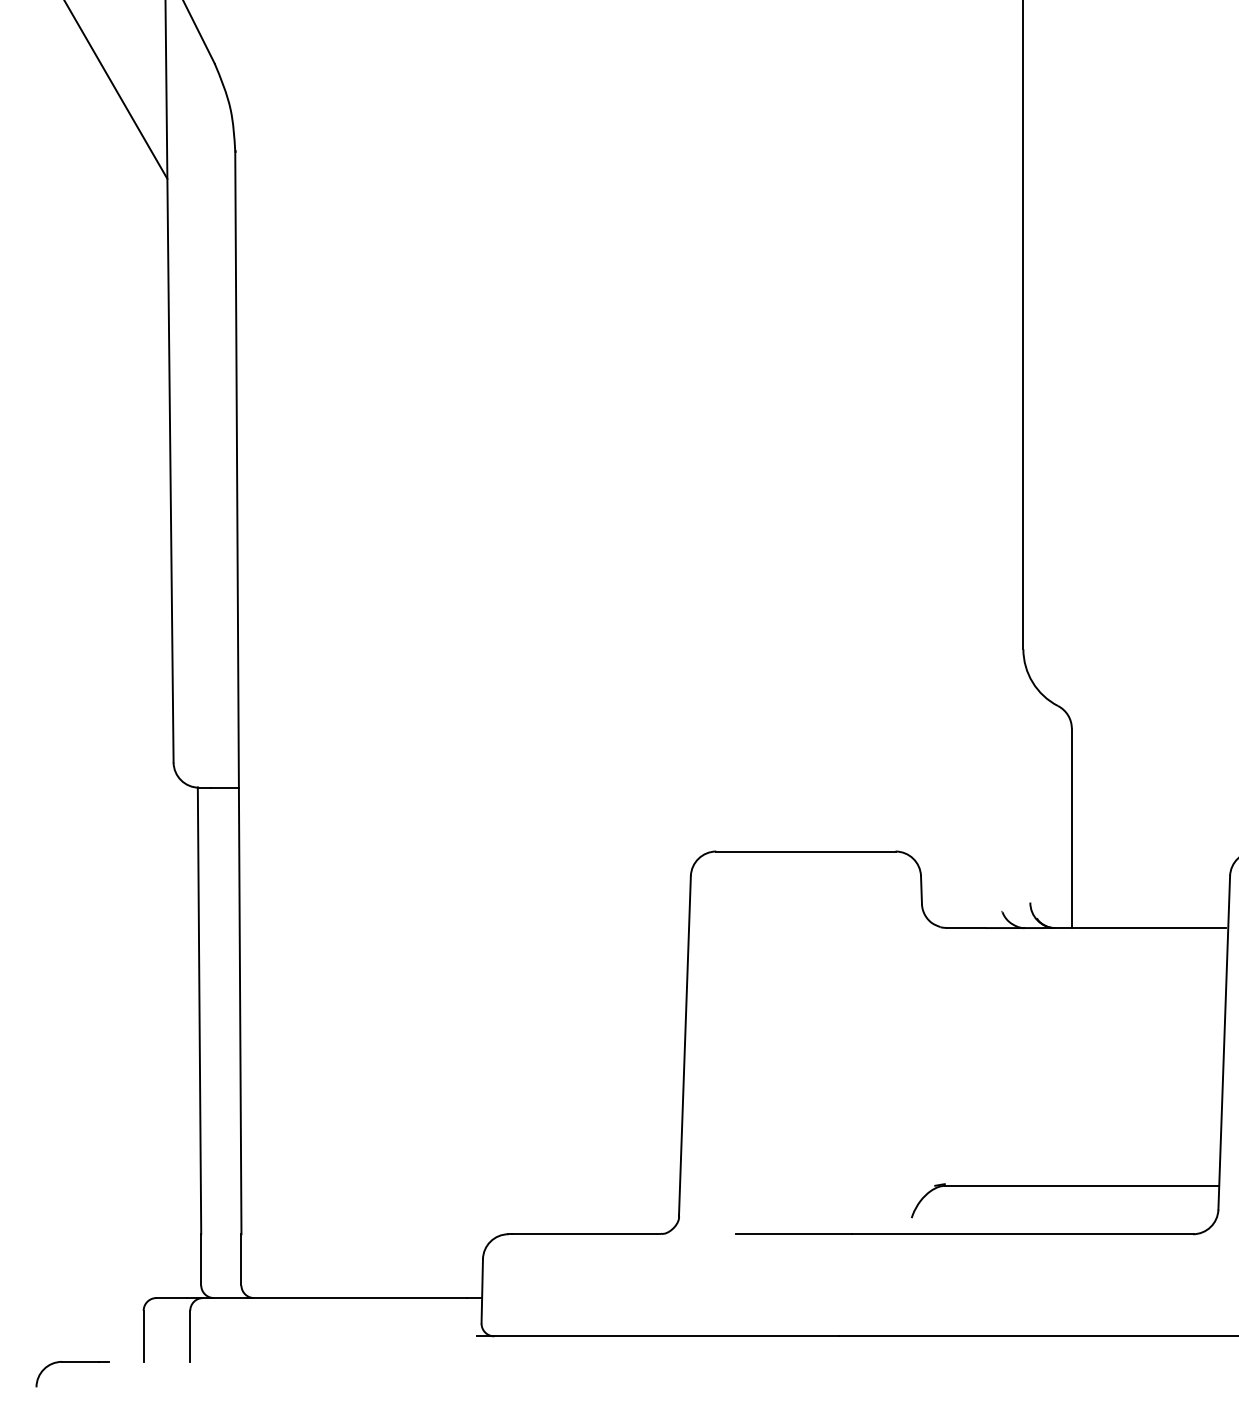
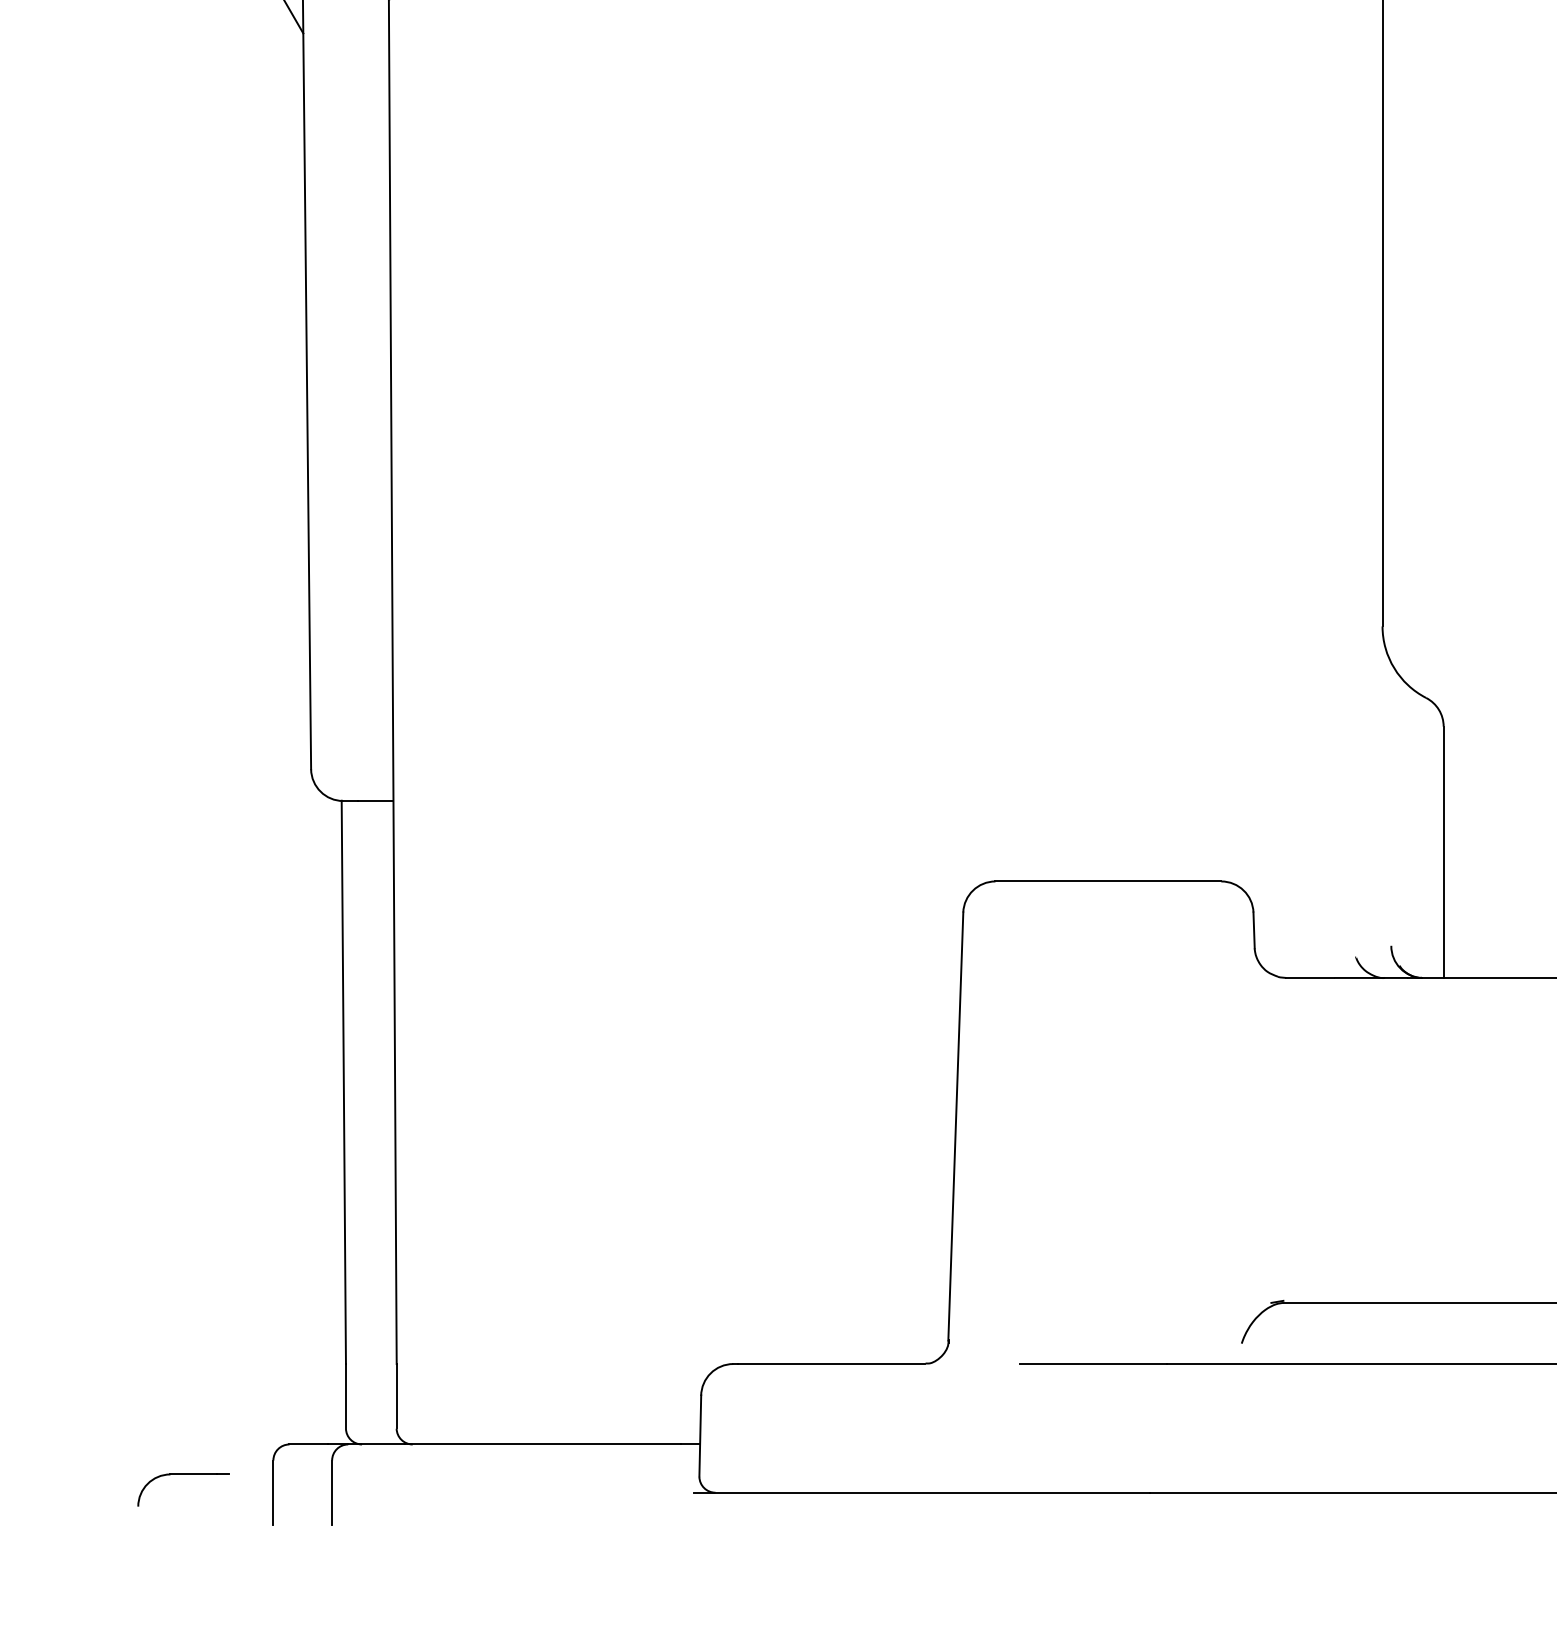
part: (72, 1362) -> (183, 1475), moved

